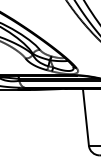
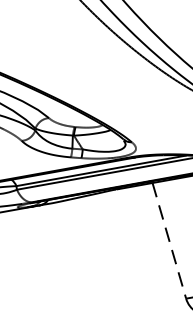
line: (85, 117) -> (168, 241), solid -> dashed

